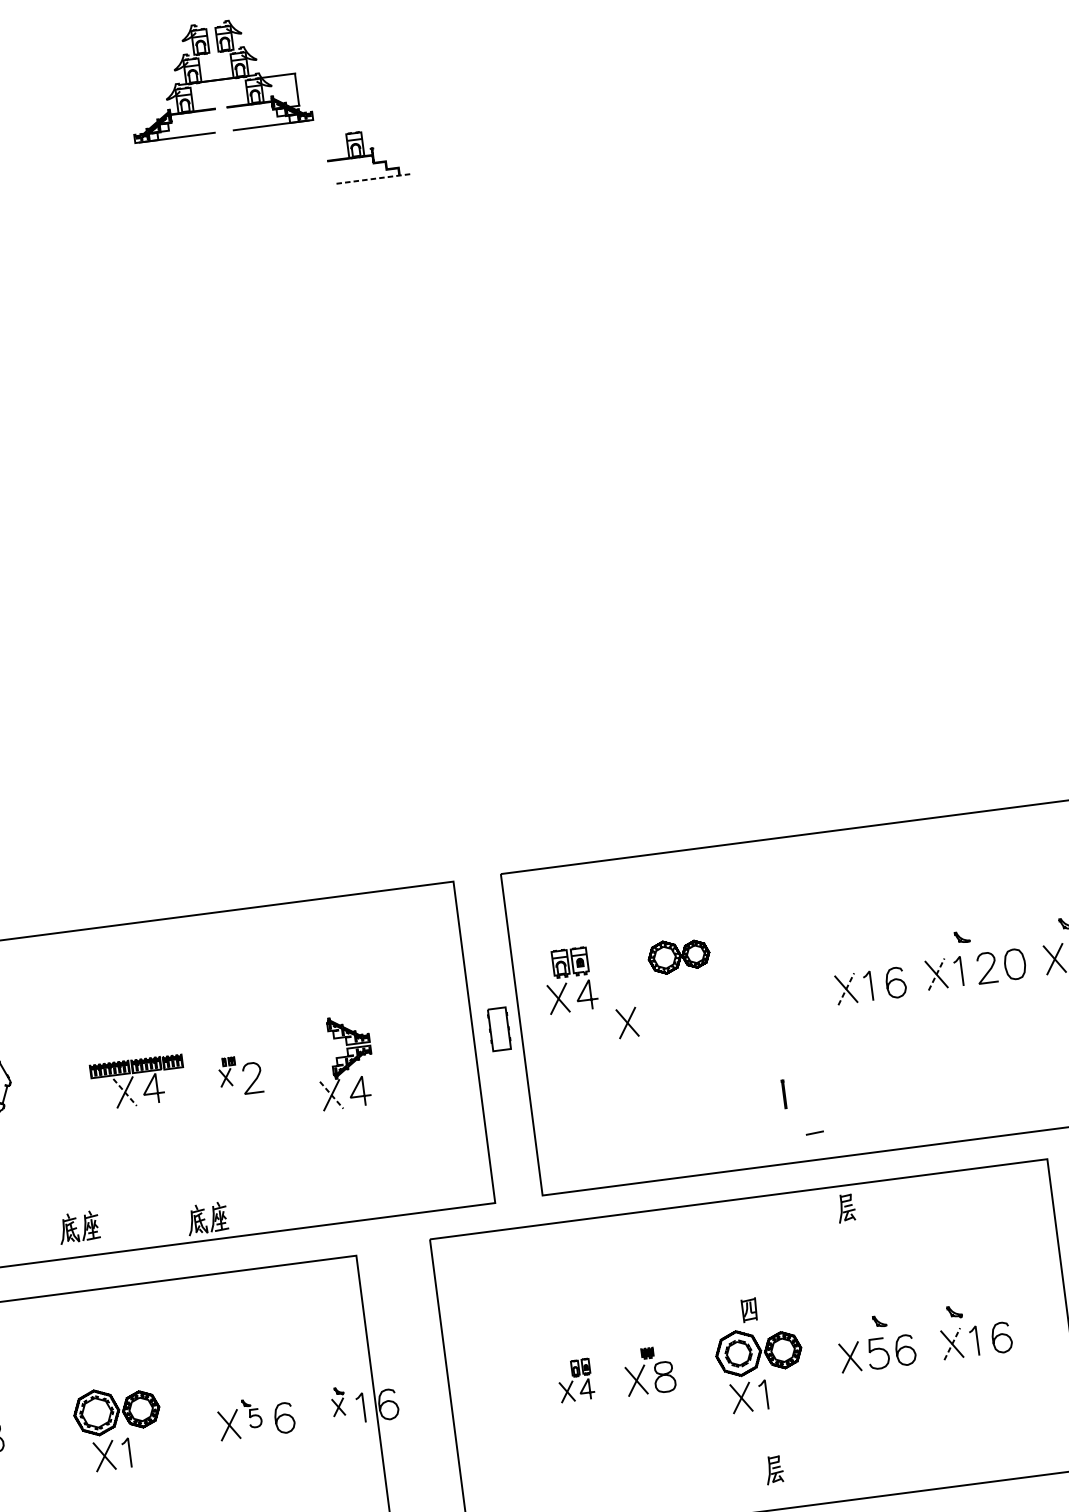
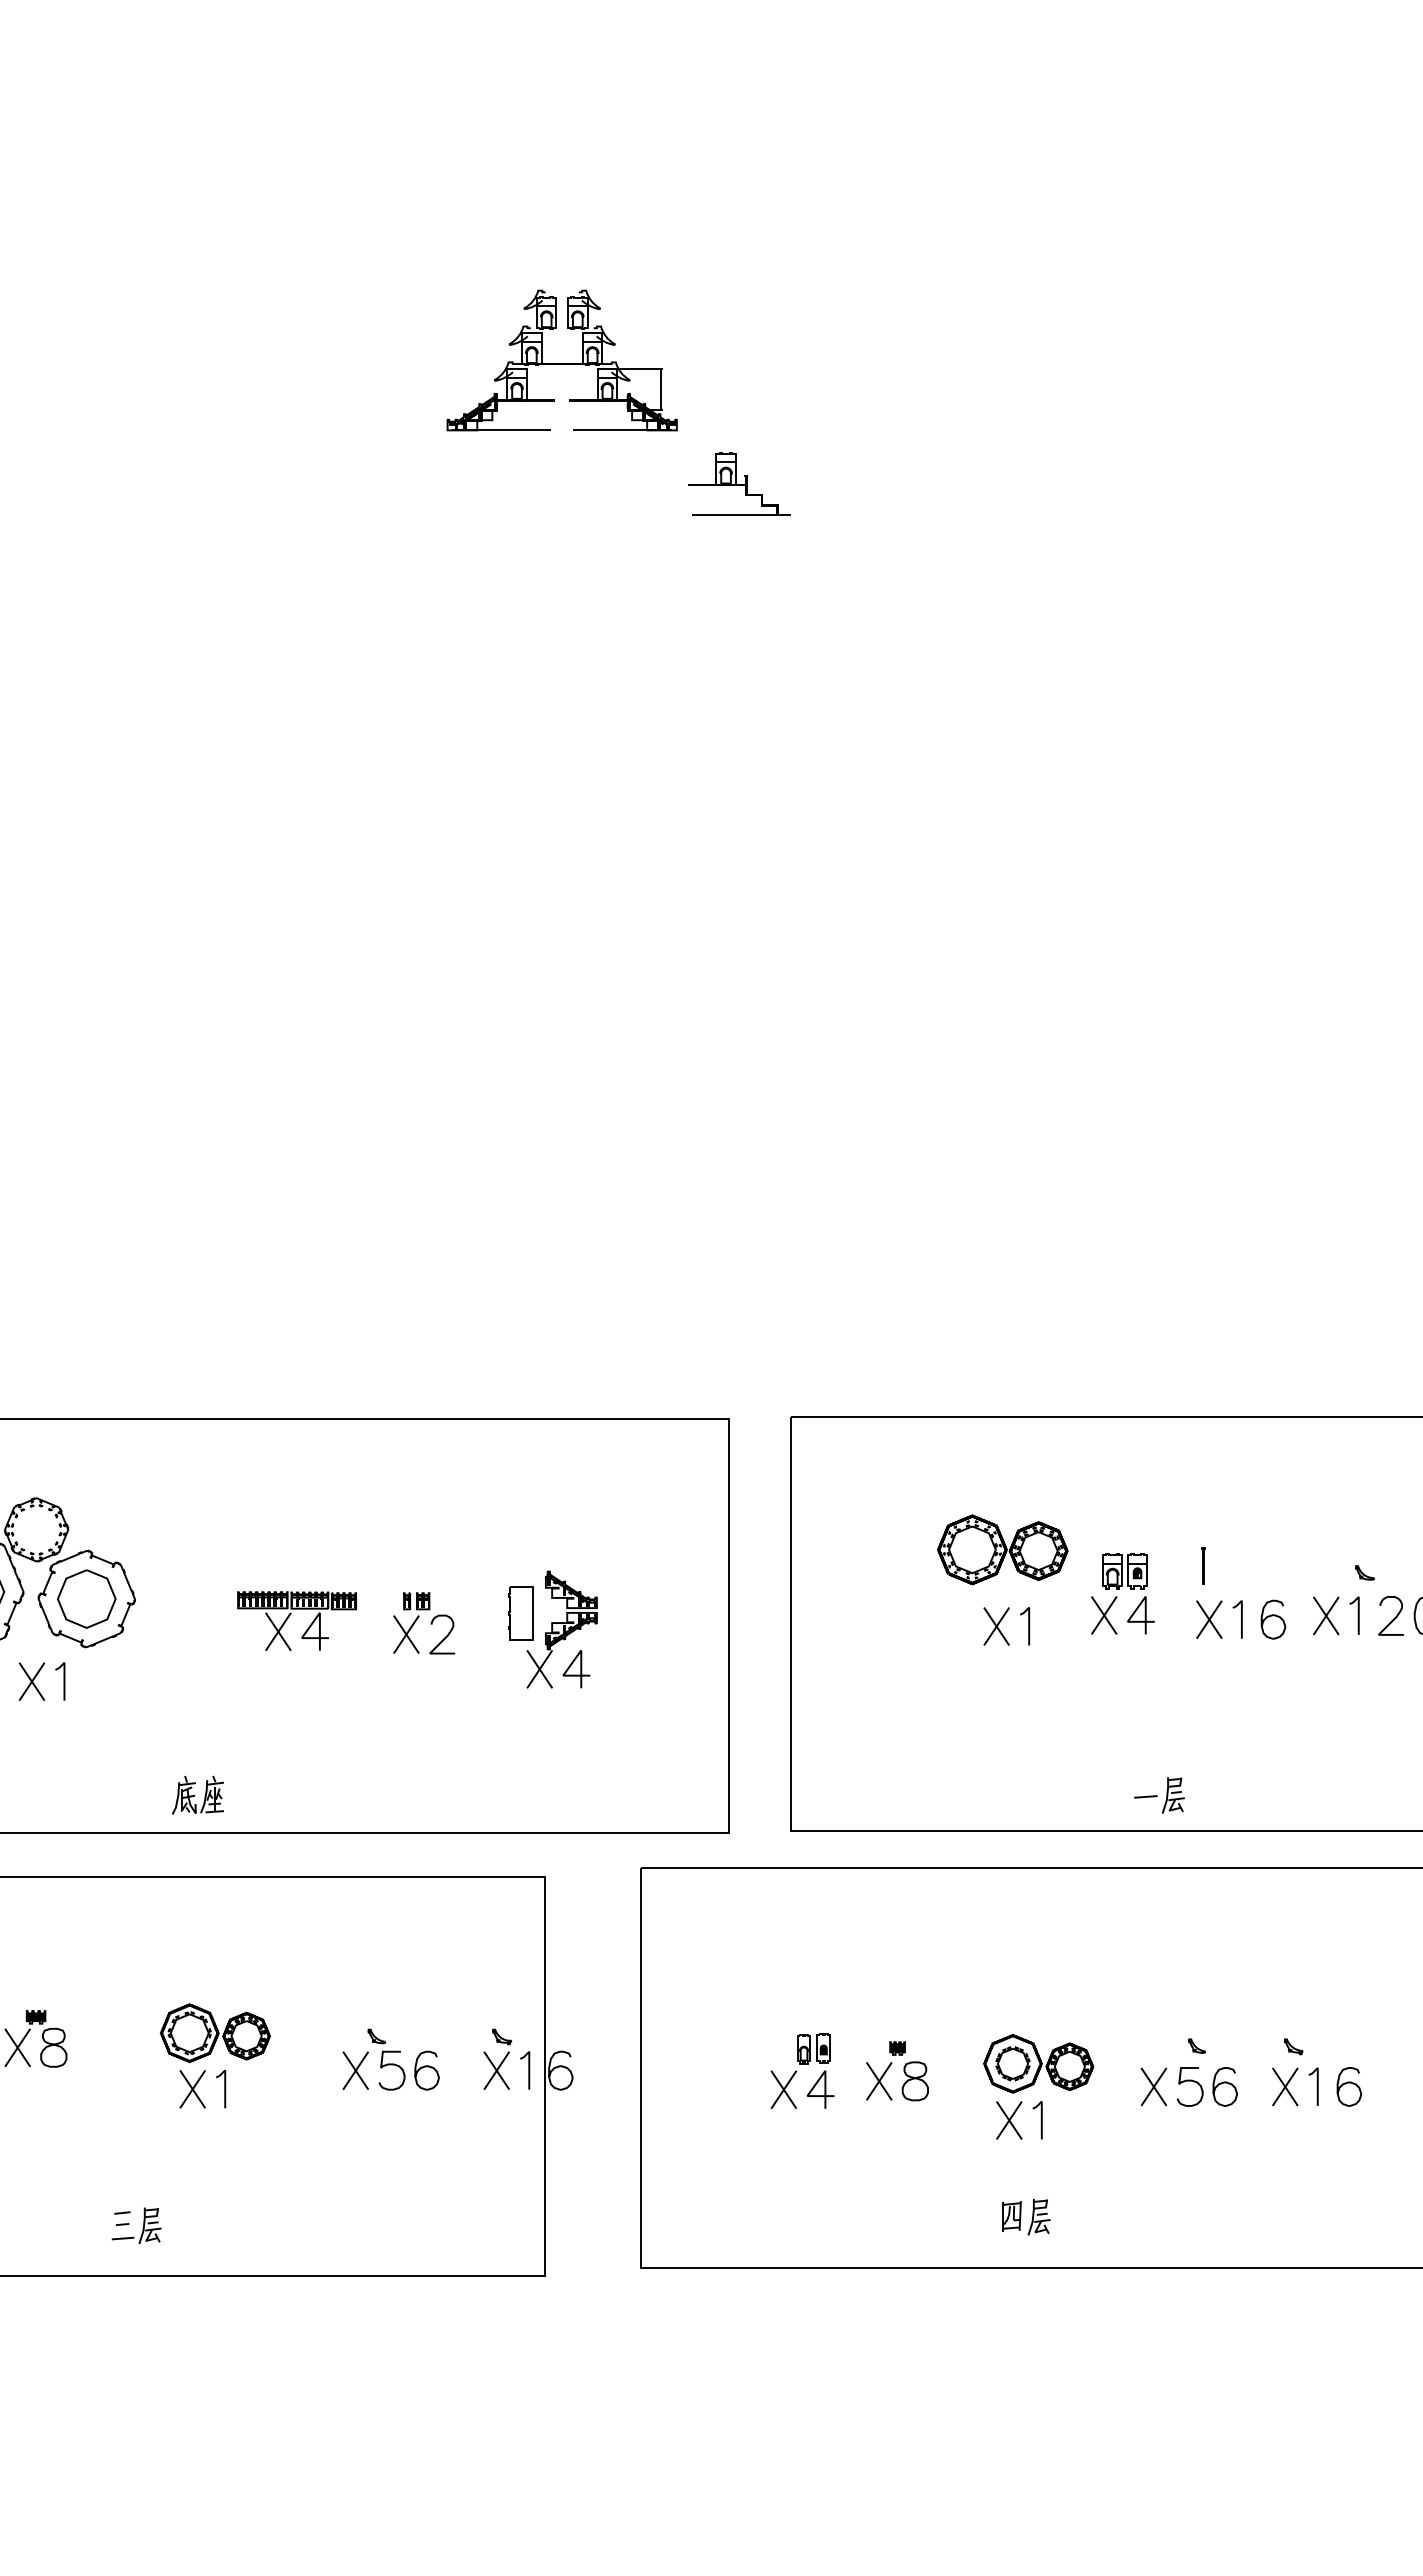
line: (371, 179) -> (741, 515), dashed -> solid
part: (678, 955) -> (1002, 1549), size x1.67
line: (936, 974) -> (1326, 1615), dashed -> solid
part: (570, 979) -> (1122, 1593), moved
line: (846, 989) -> (1209, 1619), dashed -> solid
line: (706, 1012) -> (1028, 1626), added
part: (627, 1023) -> (996, 1626), moved
part: (498, 1029) -> (520, 1613), moved
part: (227, 1071) -> (411, 1622), size x1.67
line: (125, 1092) -> (278, 1631), dashed -> solid
line: (784, 1094) -> (1203, 1565), moved
line: (331, 1095) -> (539, 1669), dashed -> solid
part: (846, 1208) -> (1173, 1795), moved
part: (206, 1218) -> (361, 1804), removed
part: (749, 1310) -> (1011, 2216), moved
line: (952, 1343) -> (1285, 2086), dashed -> solid
part: (576, 1380) -> (802, 2070), size x1.43
part: (338, 1401) -> (497, 2058), size x1.67
part: (252, 1413) -> (386, 2059), size x1.67

